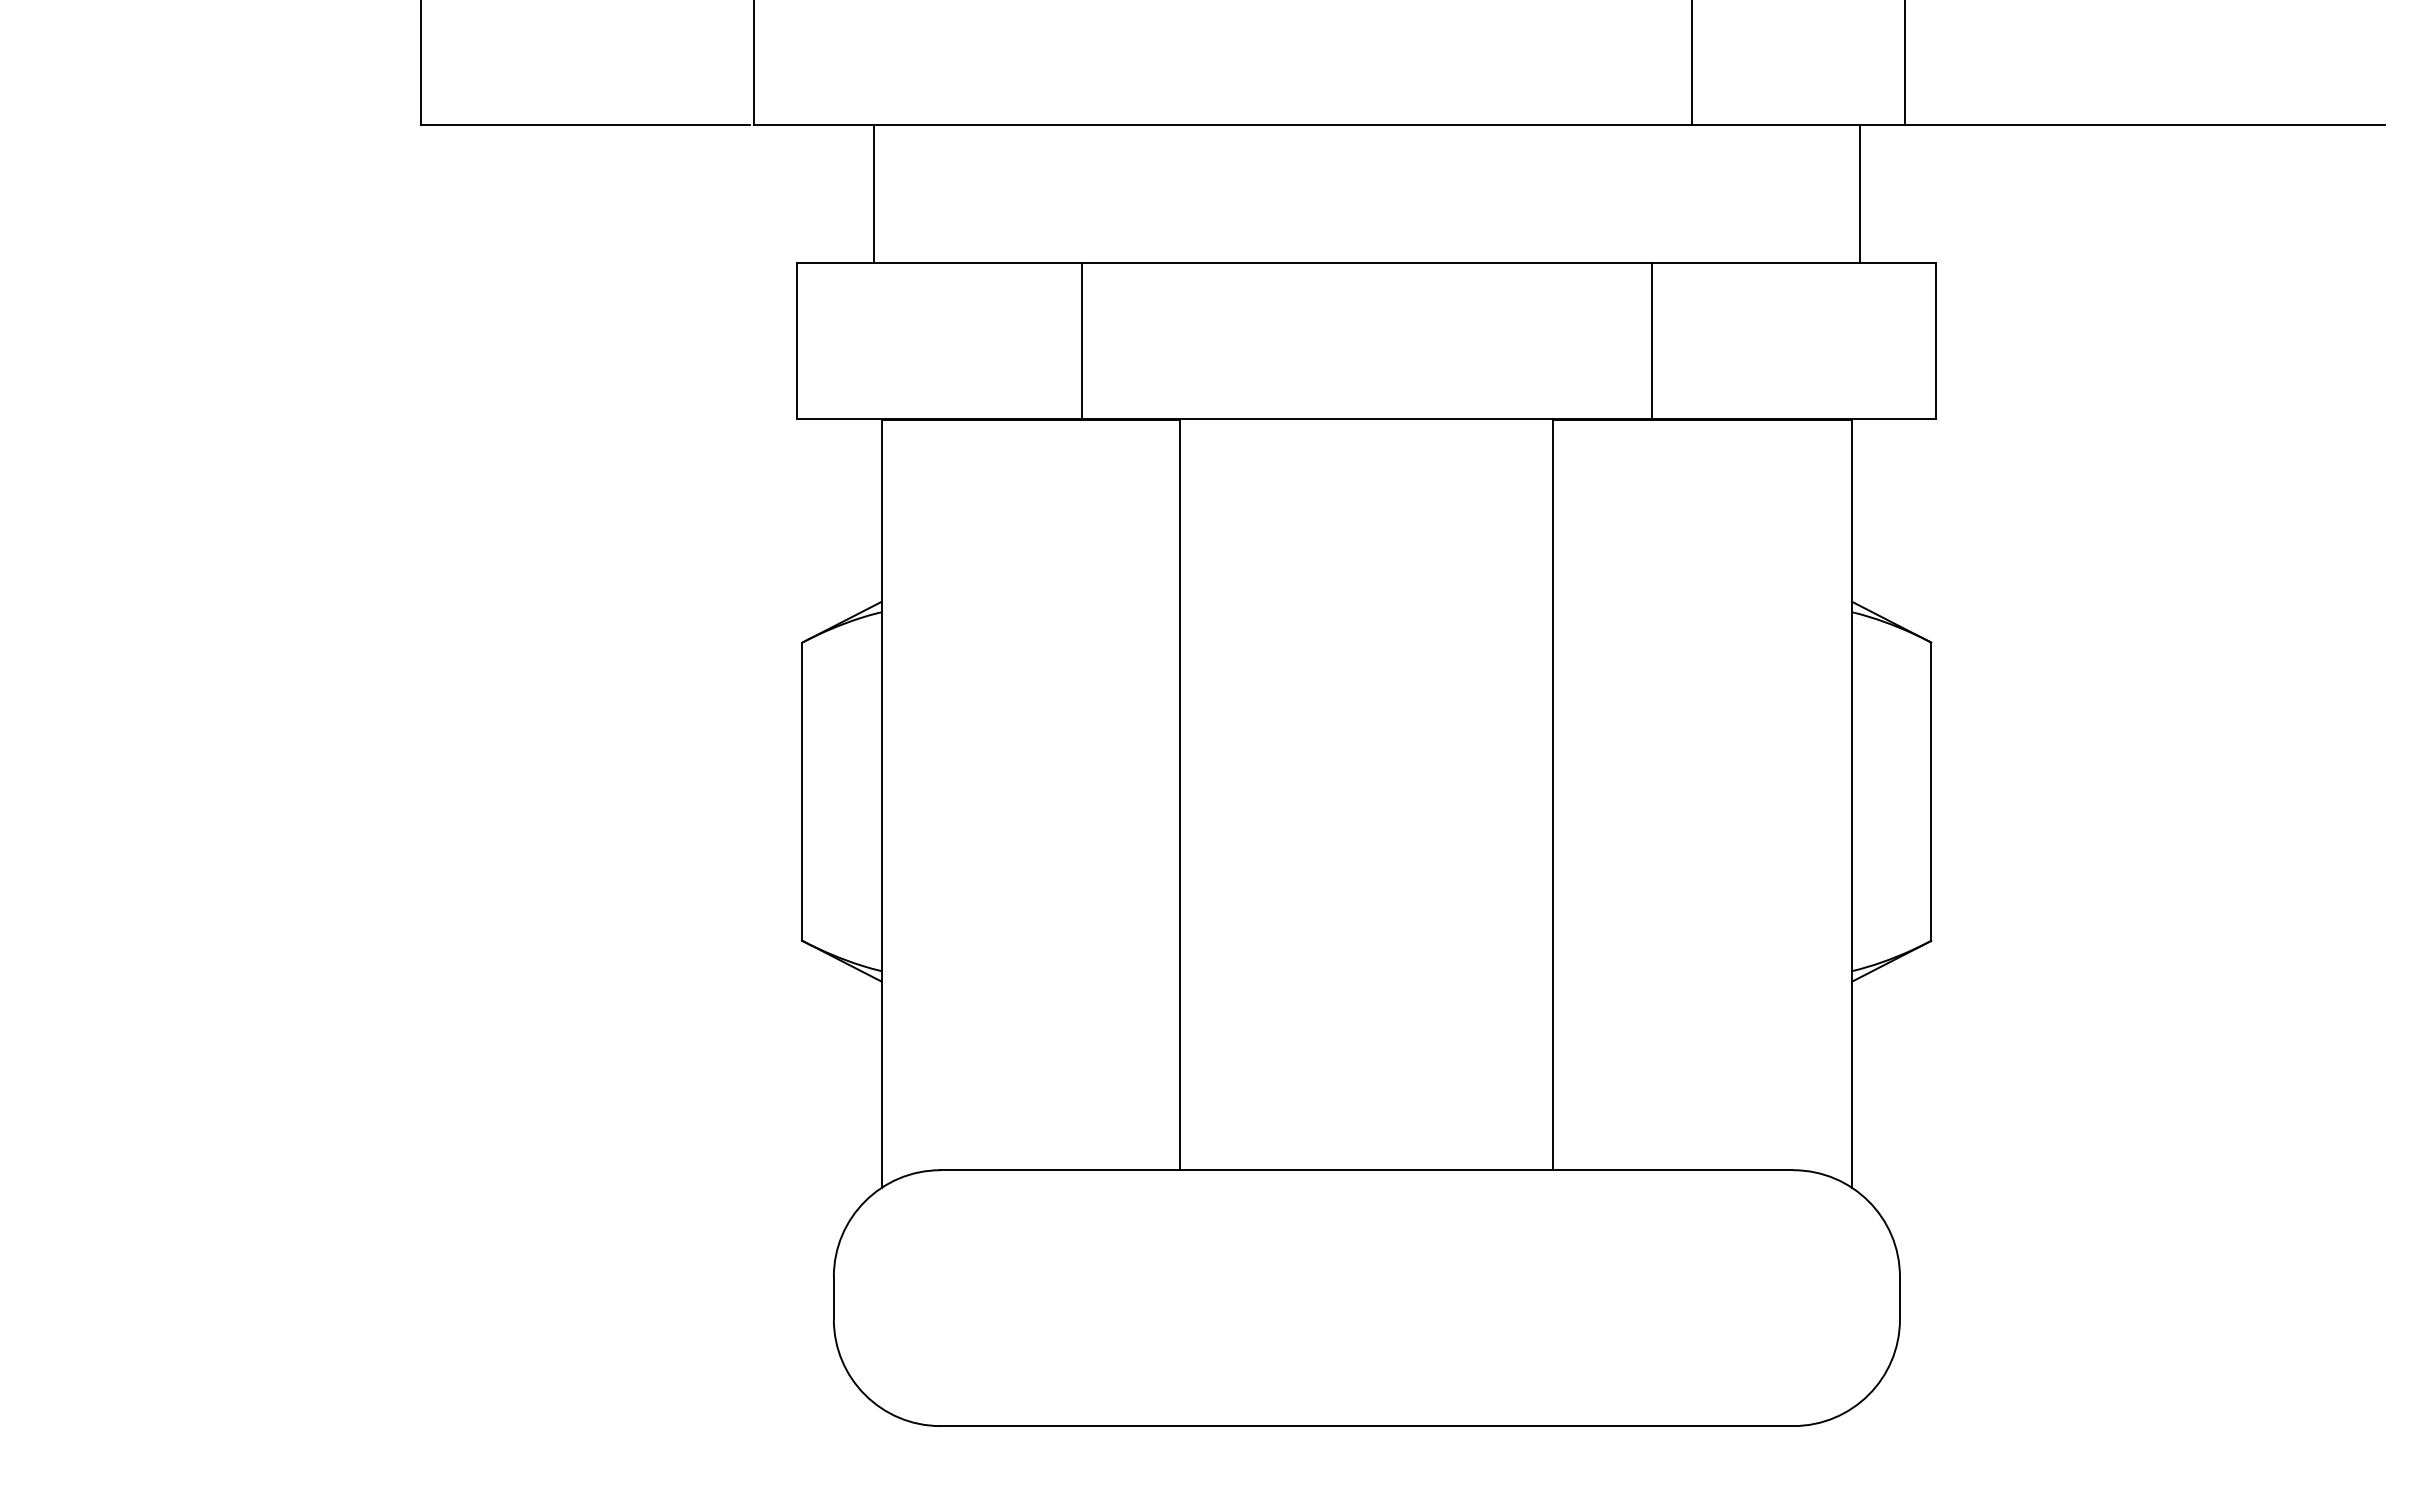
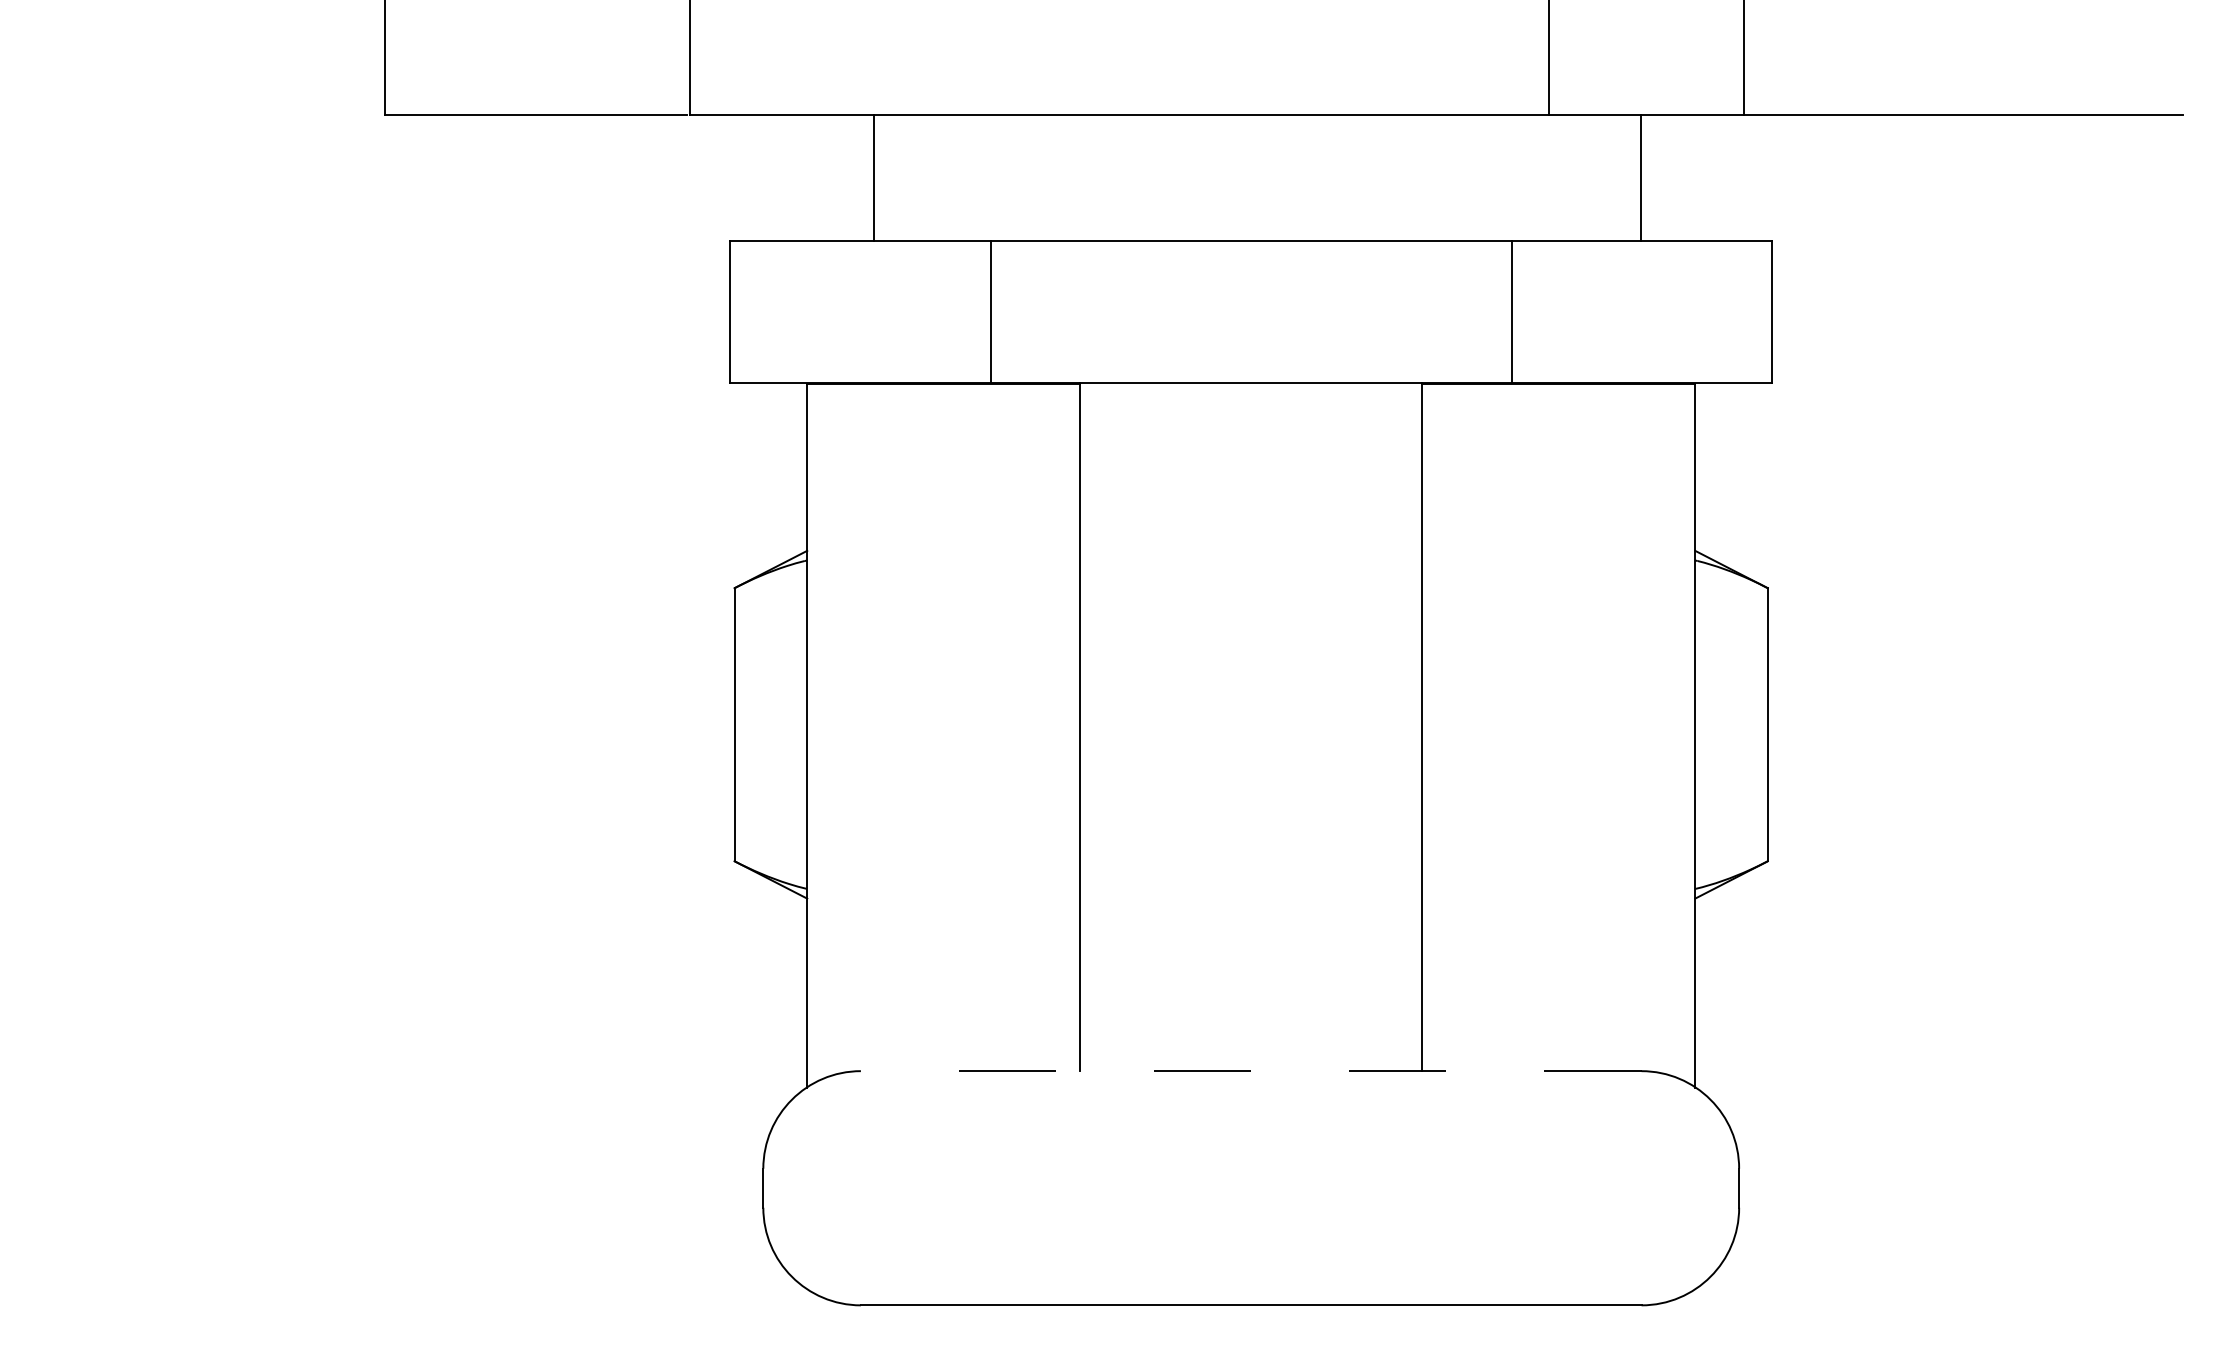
line: (873, 193) -> (873, 177), moved
line: (1859, 193) -> (1640, 177), moved
line: (1366, 1170) -> (1250, 1071), solid -> dashed

